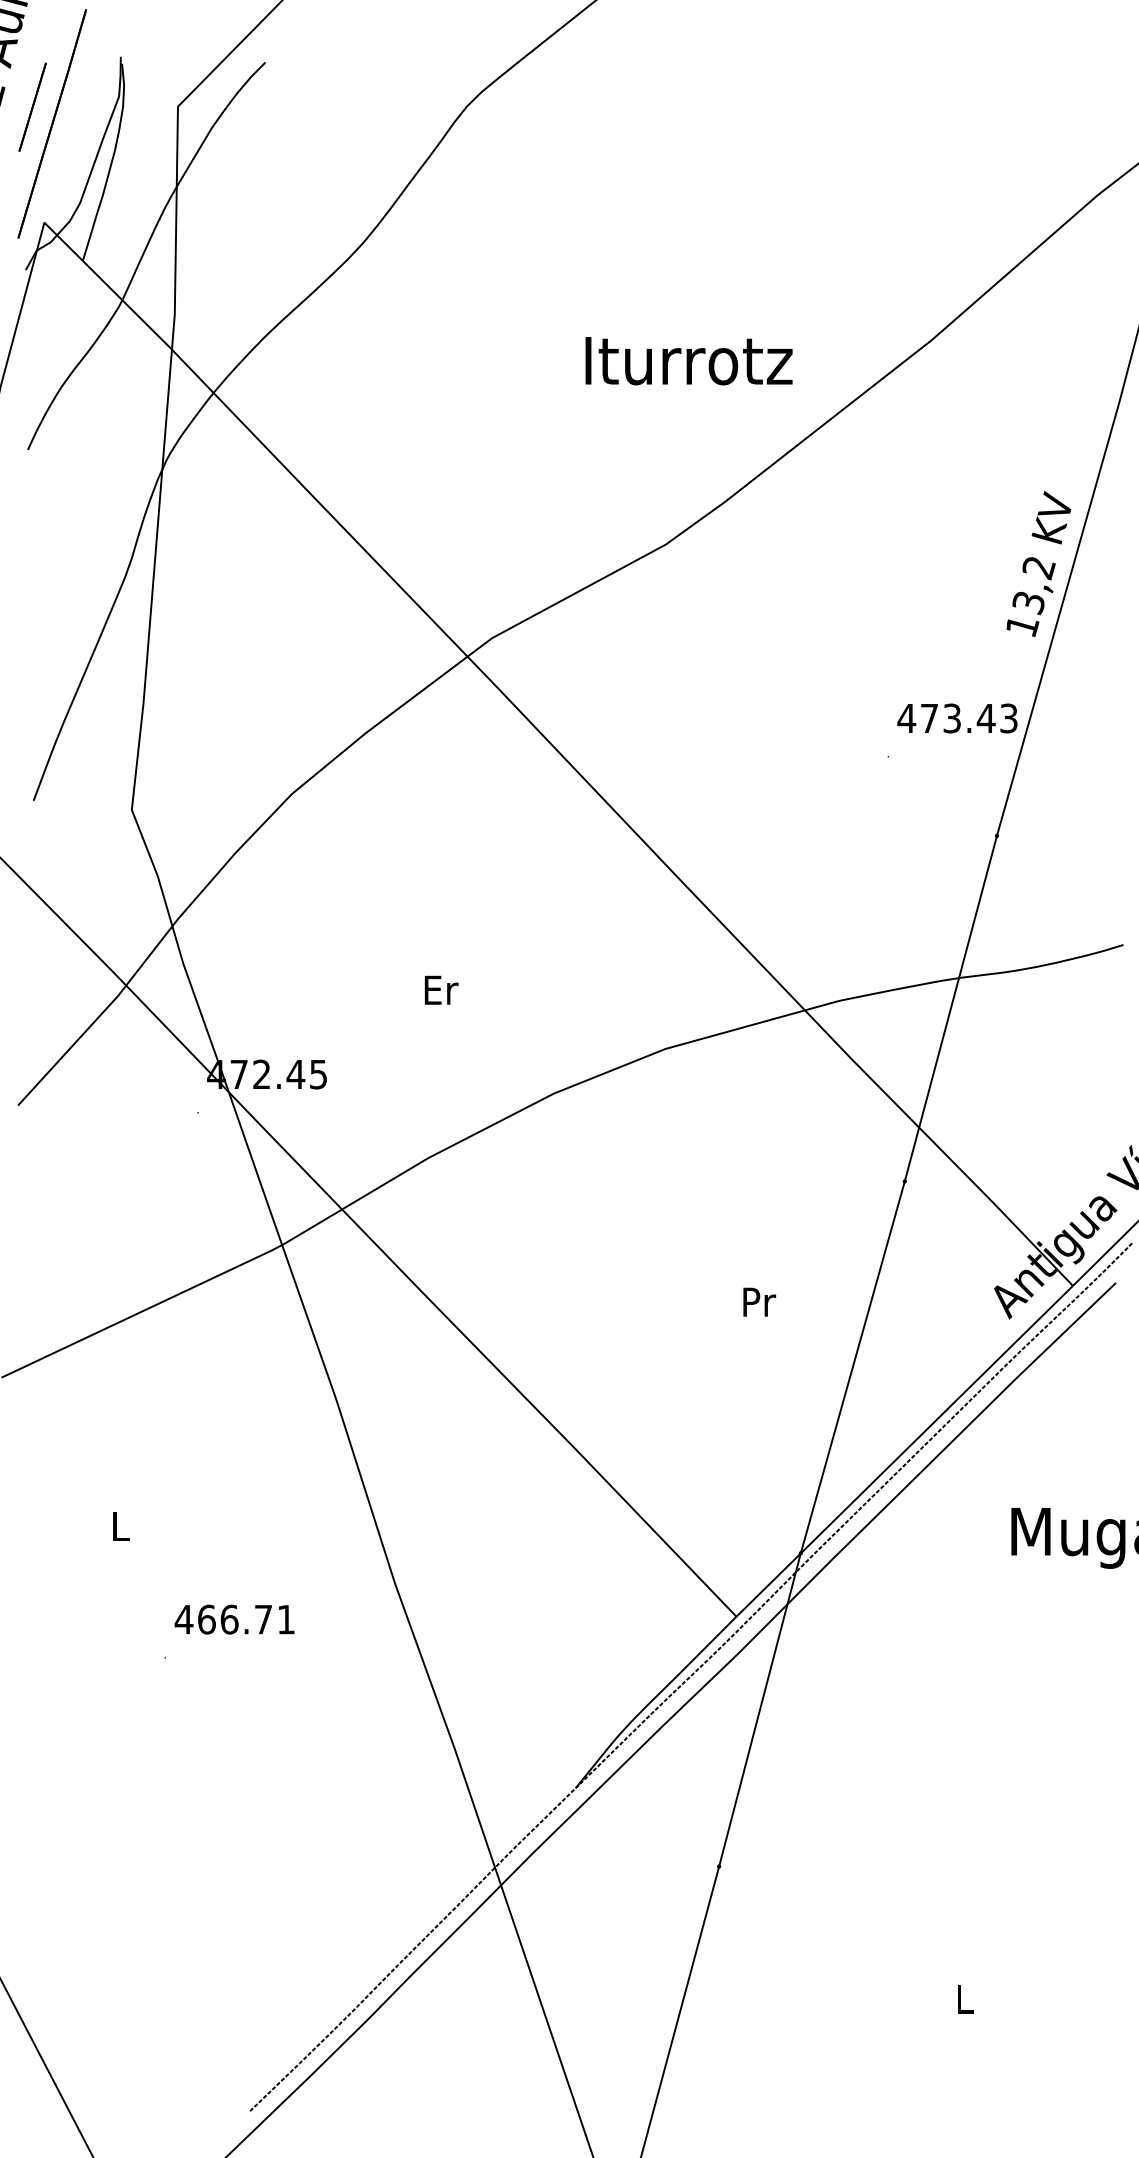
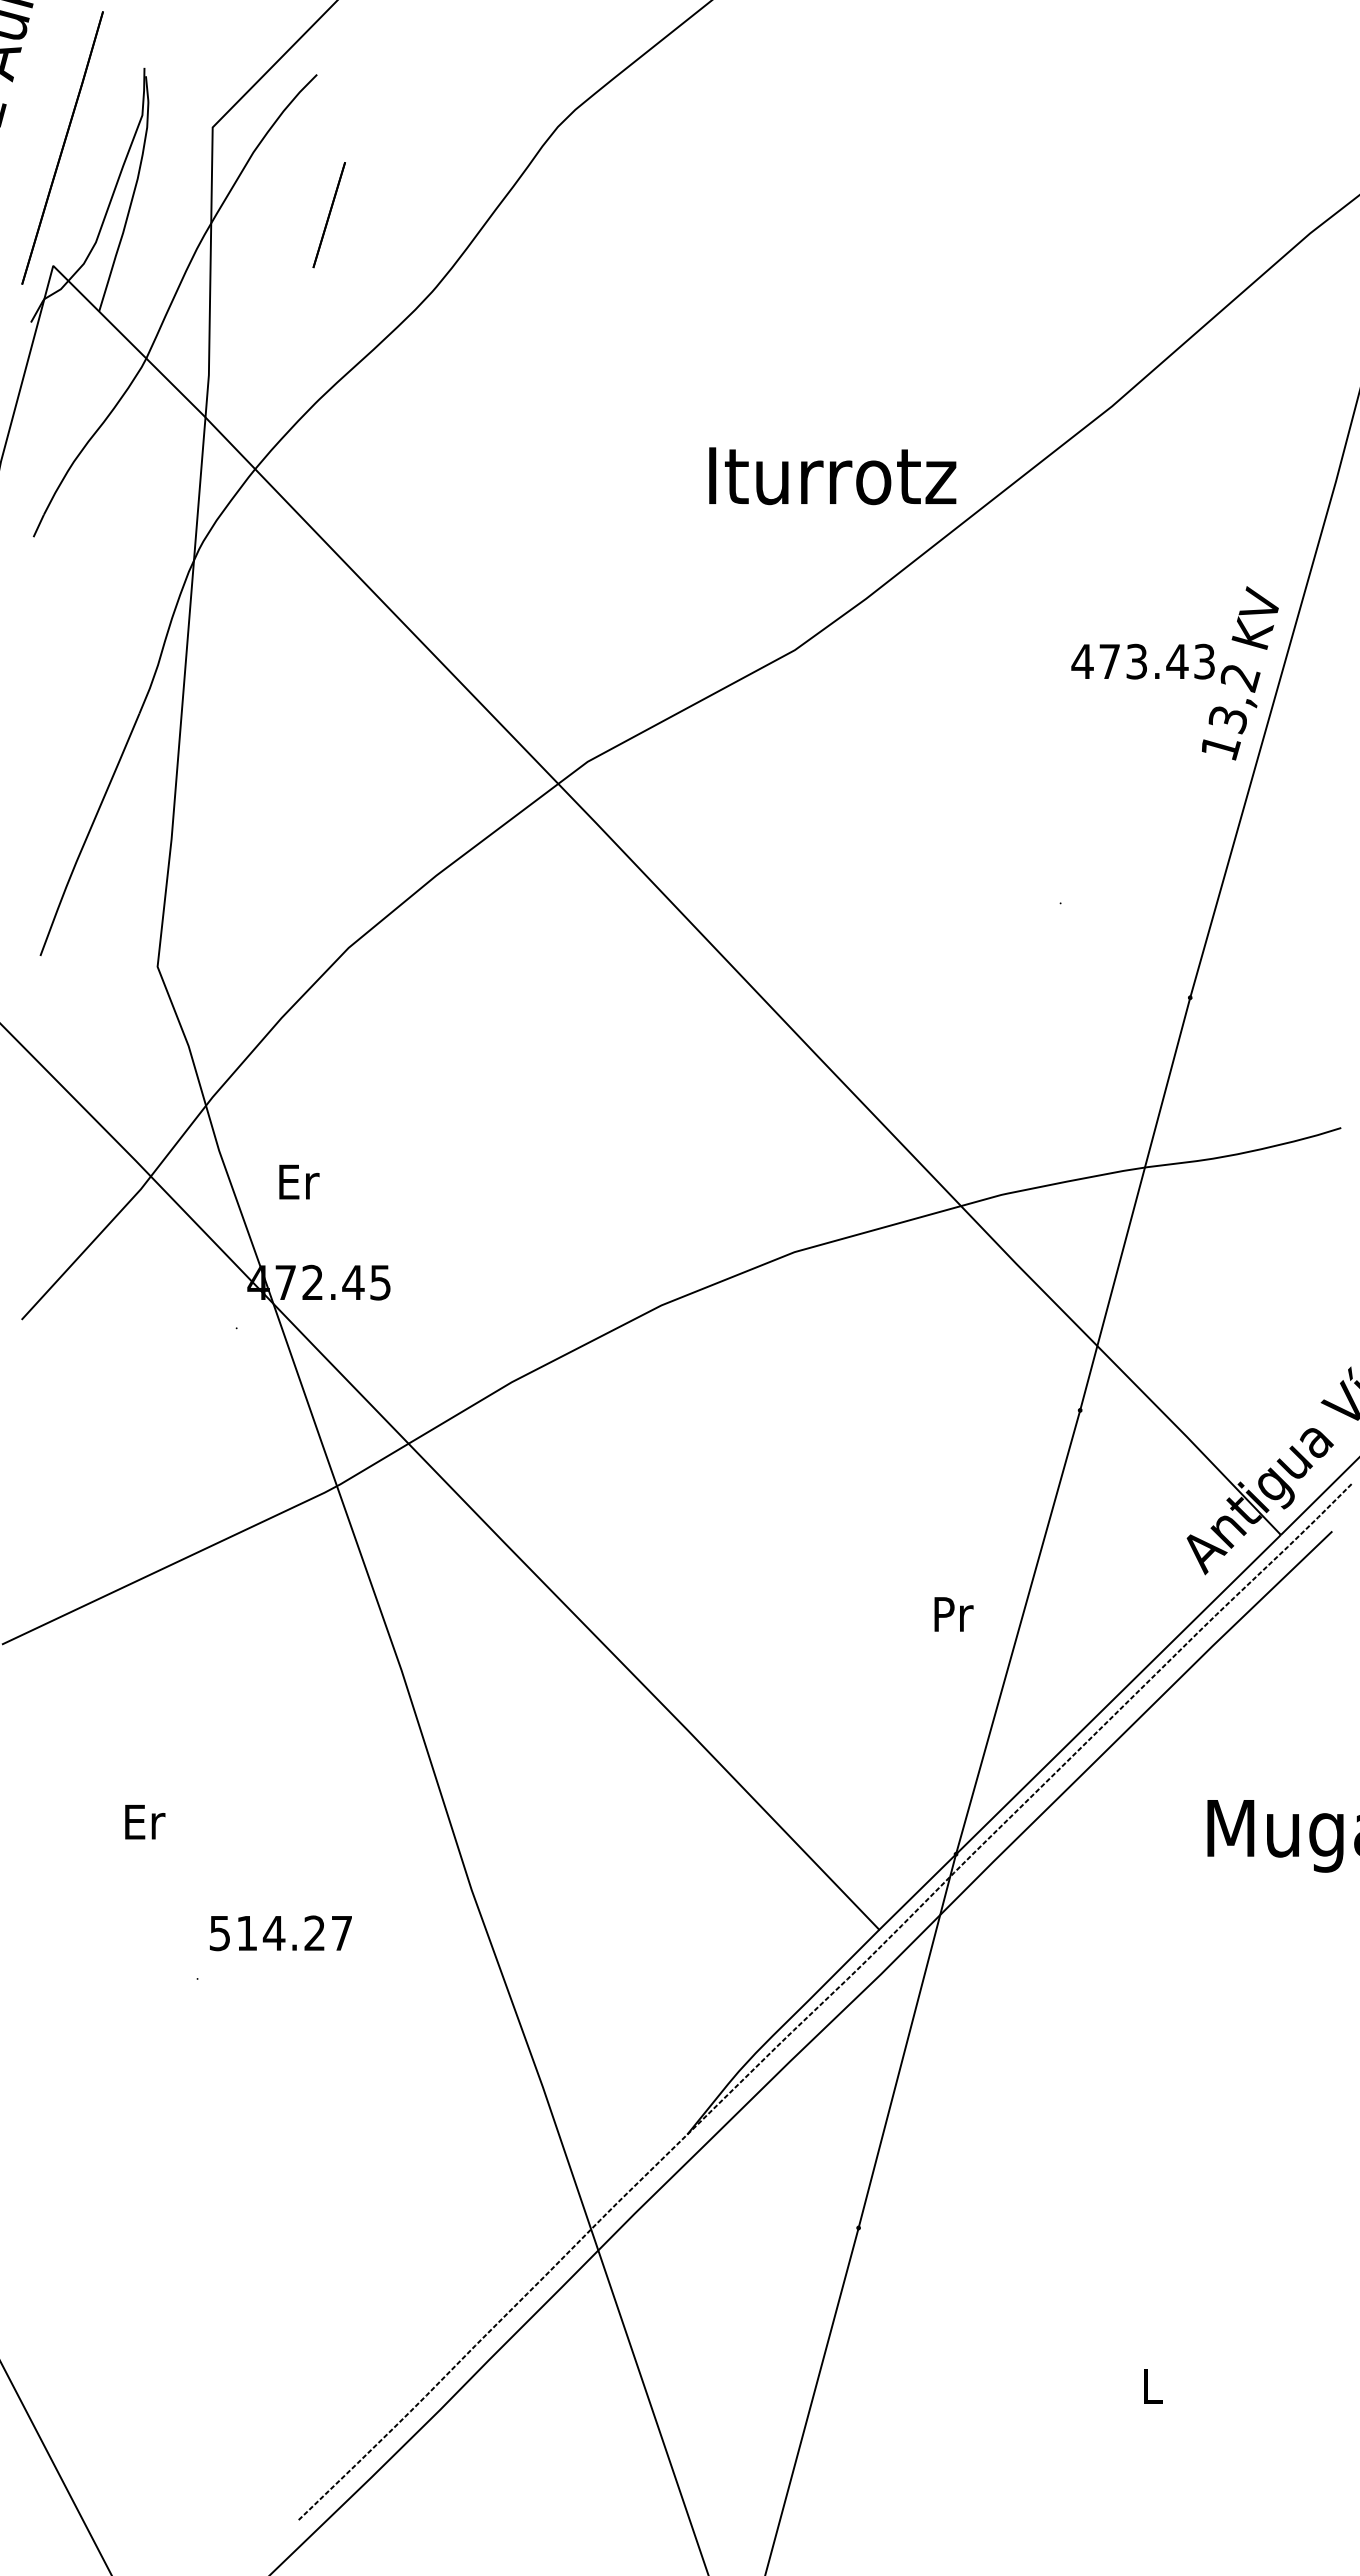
line: (32, 107) -> (328, 215), moved
text: (688, 361) -> (832, 476), moved
text: (956, 718) -> (1142, 661), moved
text: (441, 989) -> (299, 1181), moved
text: (759, 1302) -> (953, 1614), moved
text: (121, 1525) -> (145, 1821), L -> Er
text: (233, 1619) -> (279, 1933), 466.71 -> 514.27

